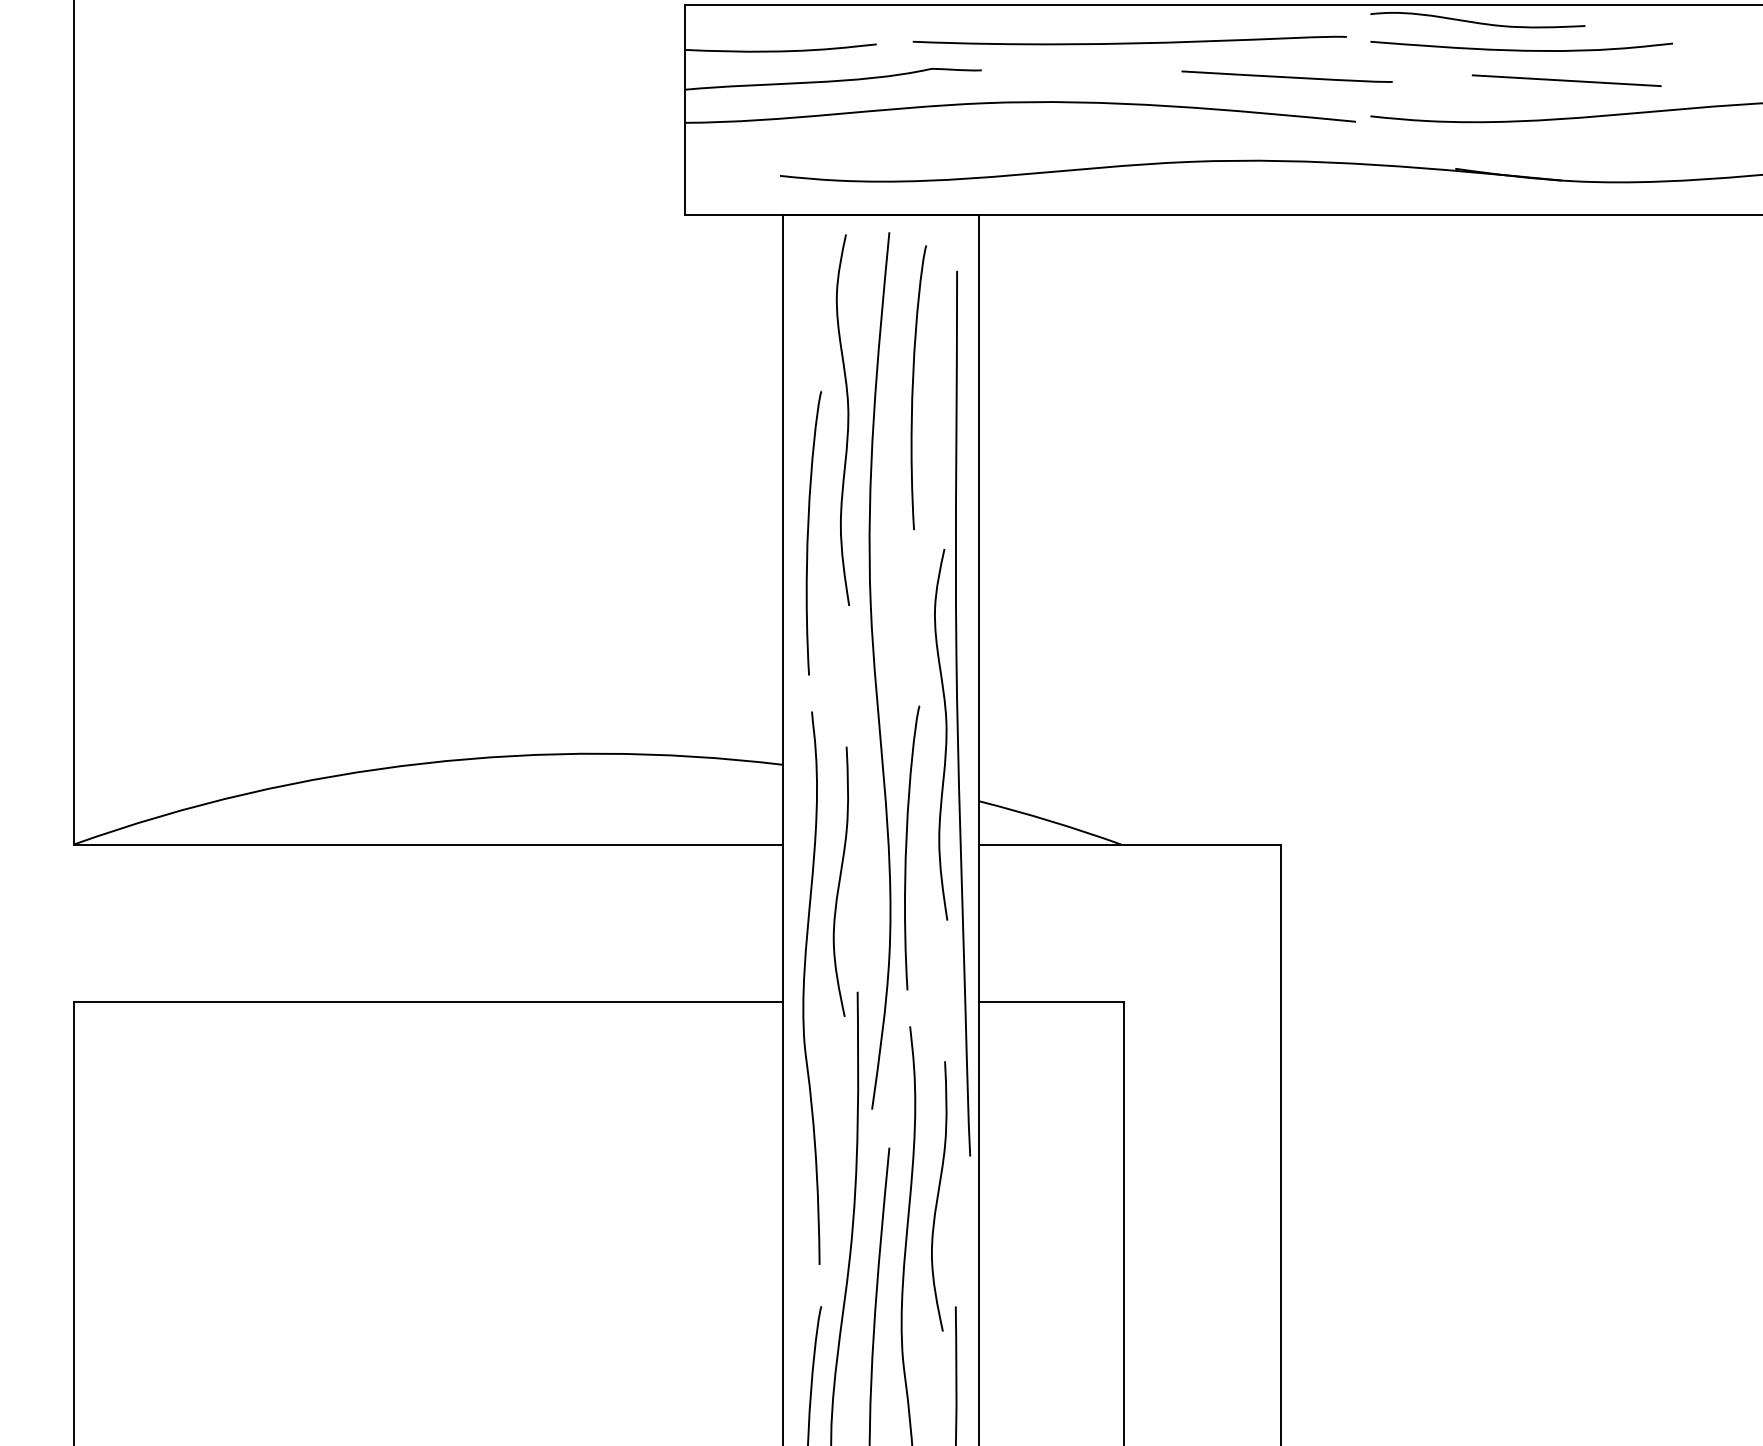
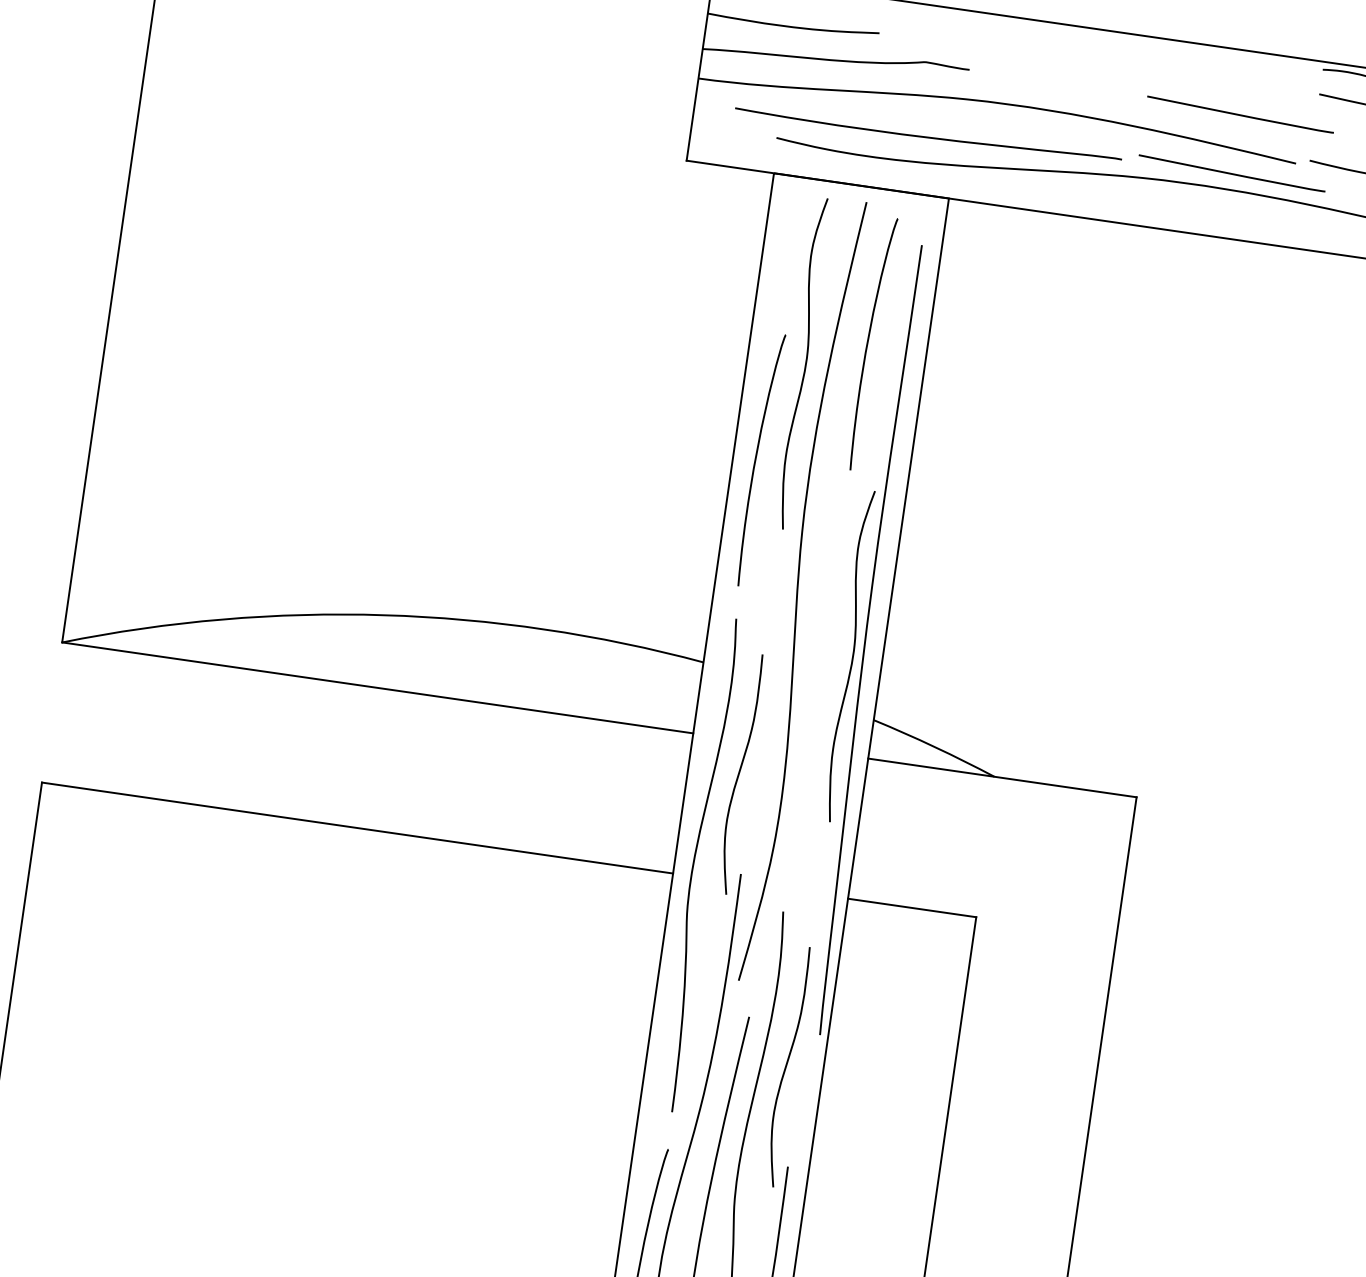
curve: (1129, 42) -> (927, 136), moved
line: (1286, 142) -> (1231, 173), added
curve: (907, 847) -> (803, 752), removed

